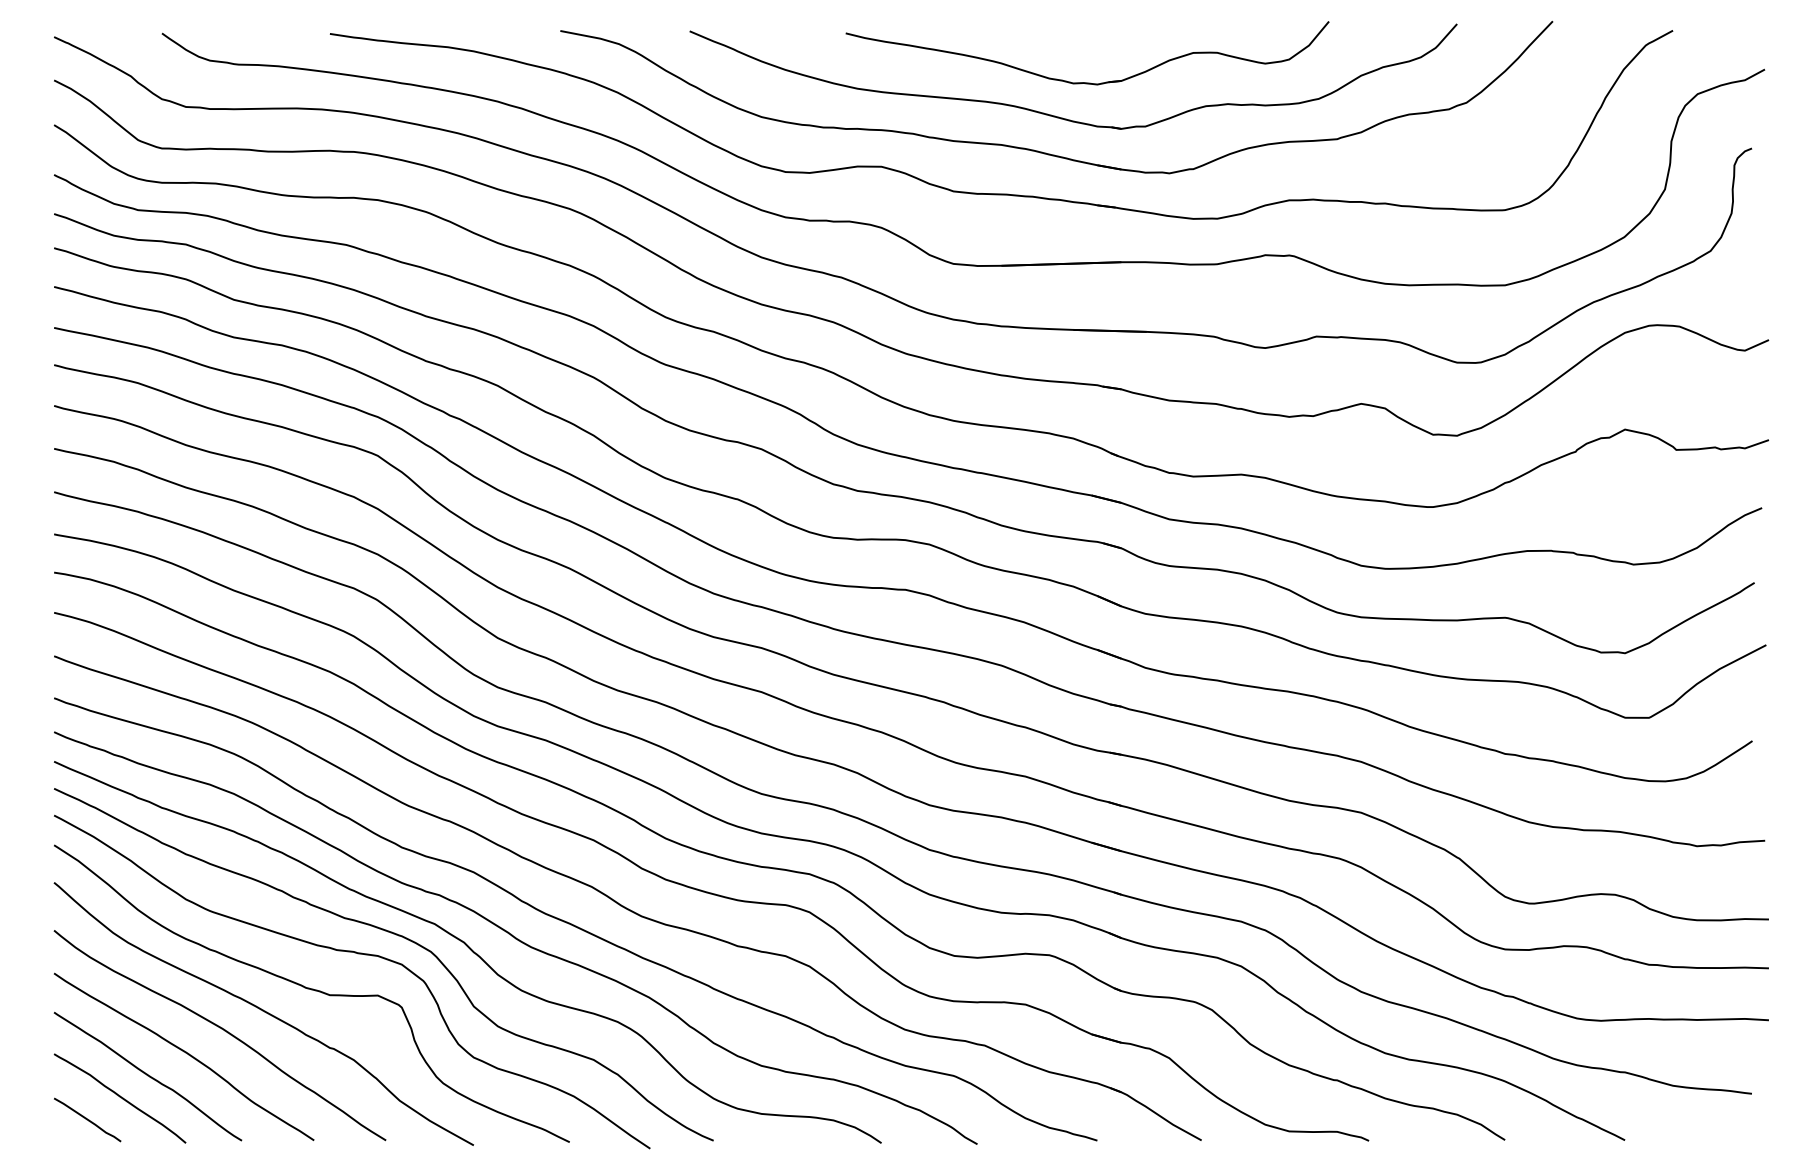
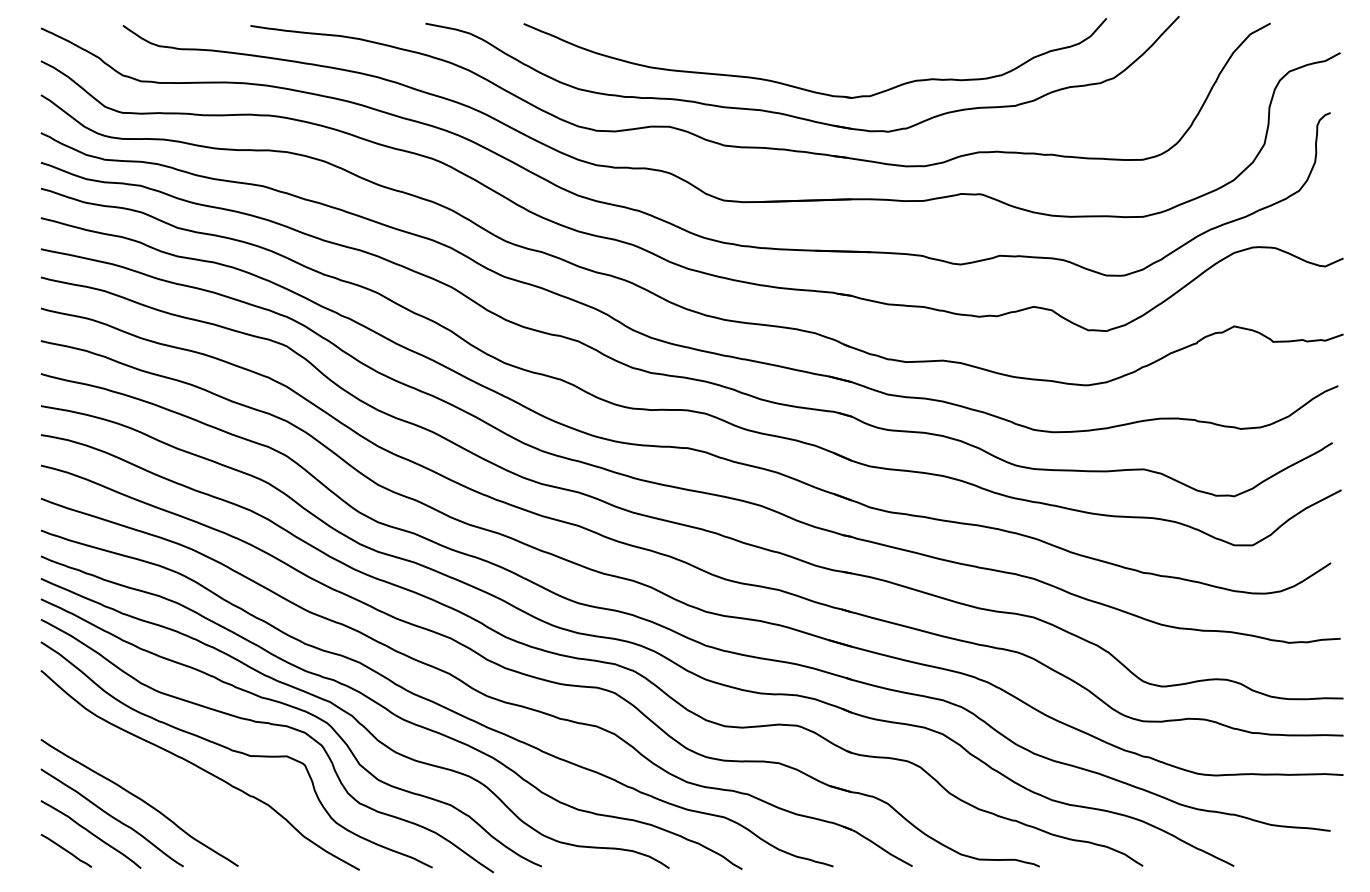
part: (1087, 82) -> (825, 62), removed
curve: (221, 1029) -> (168, 782), removed

